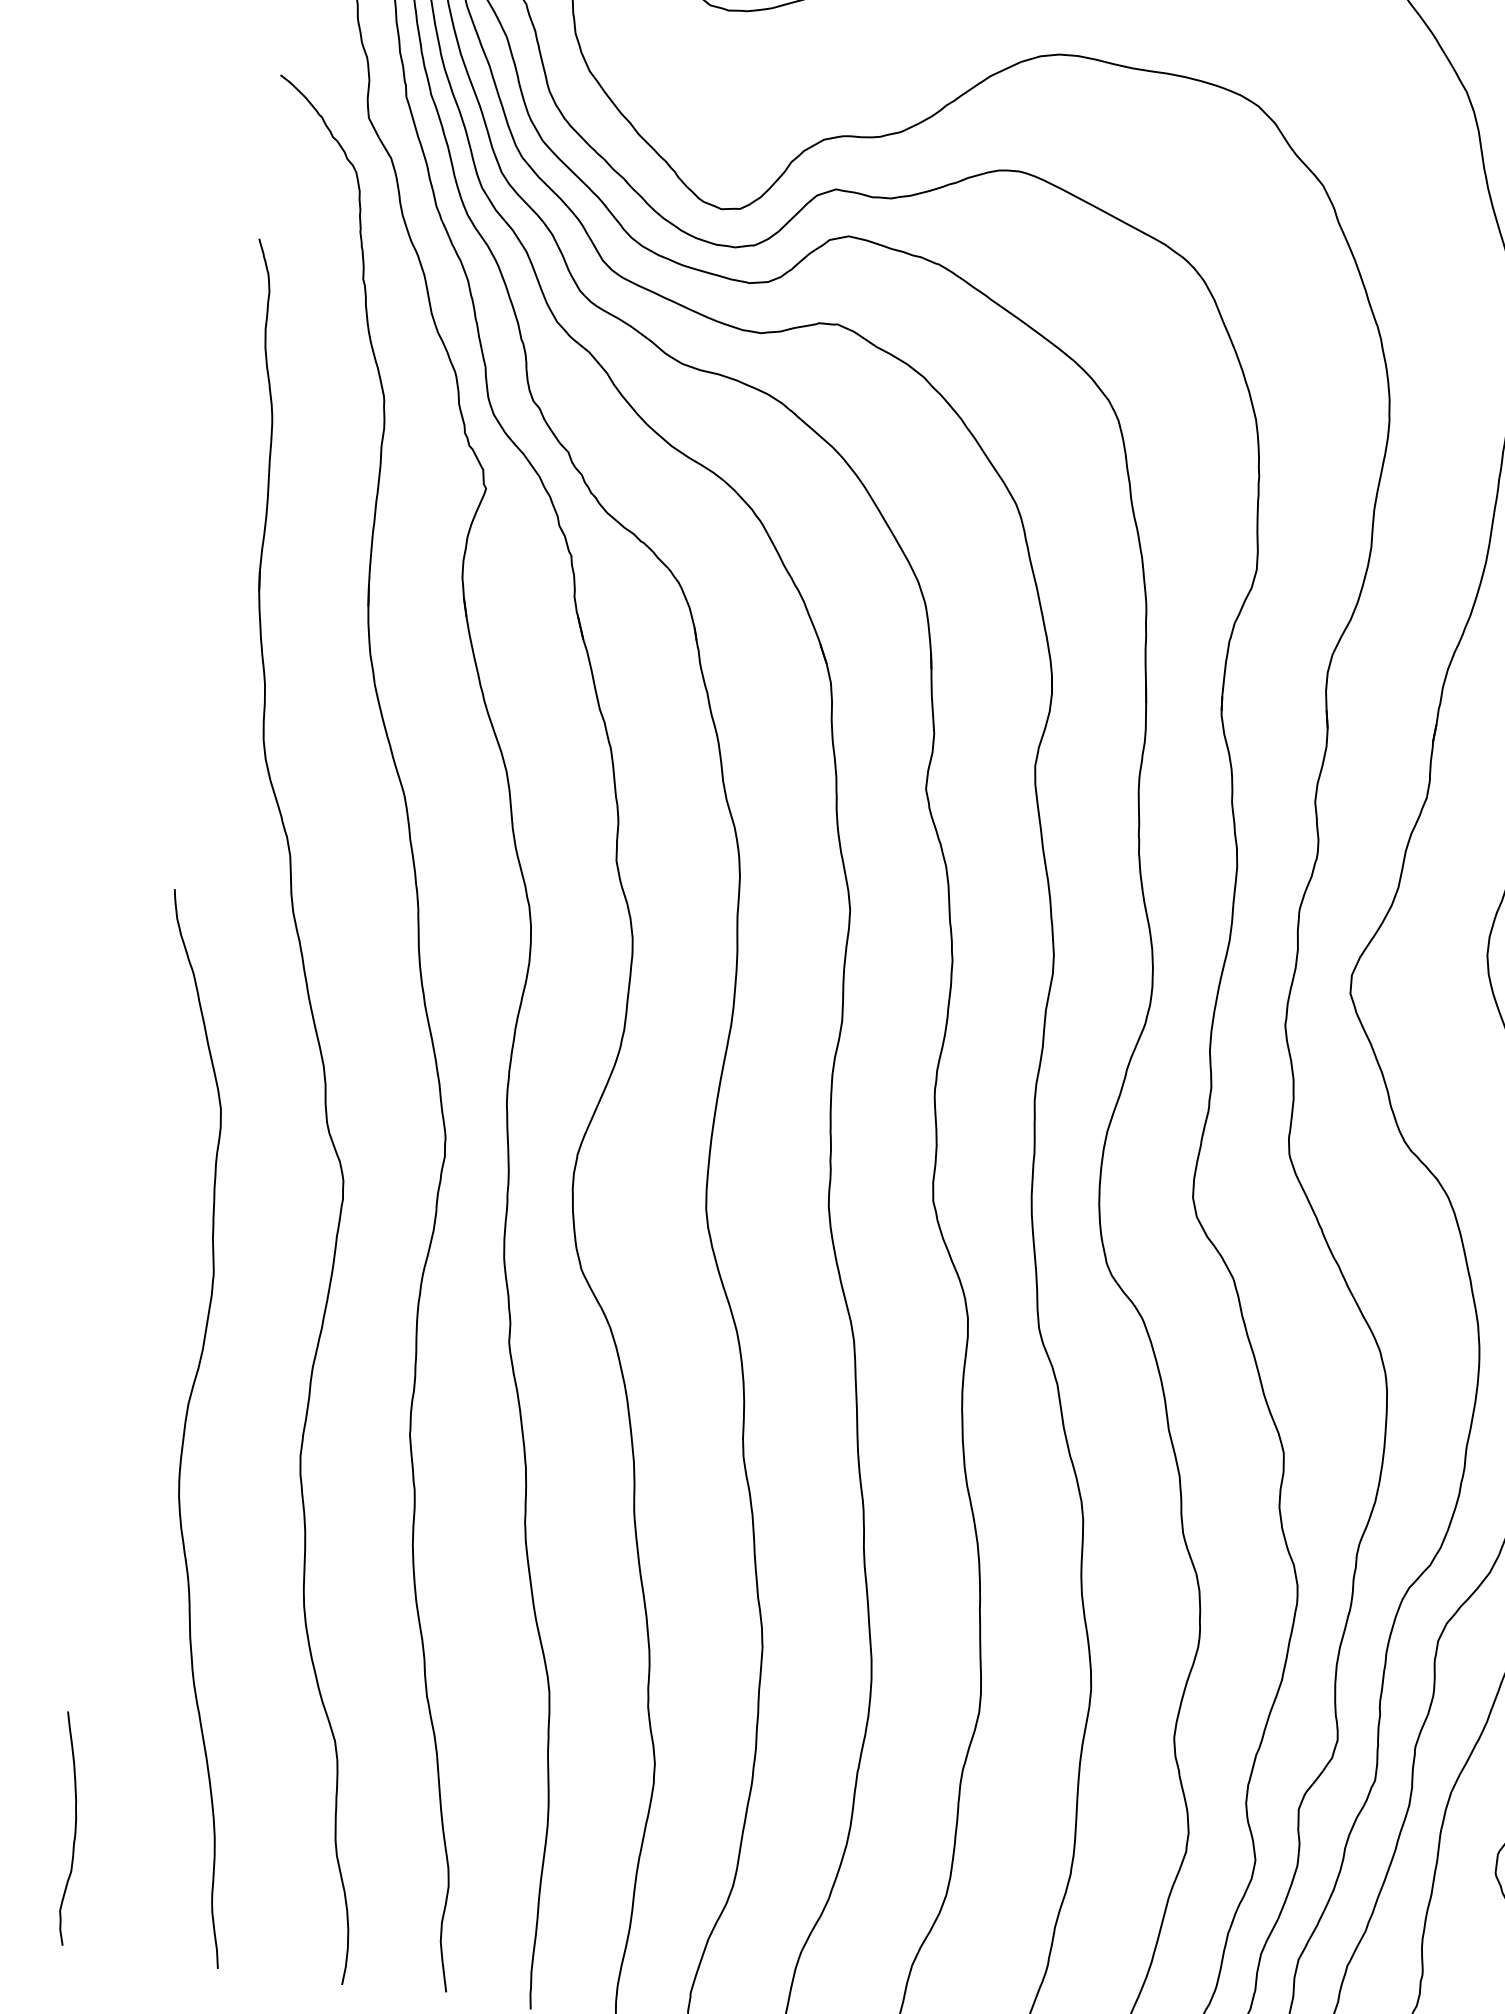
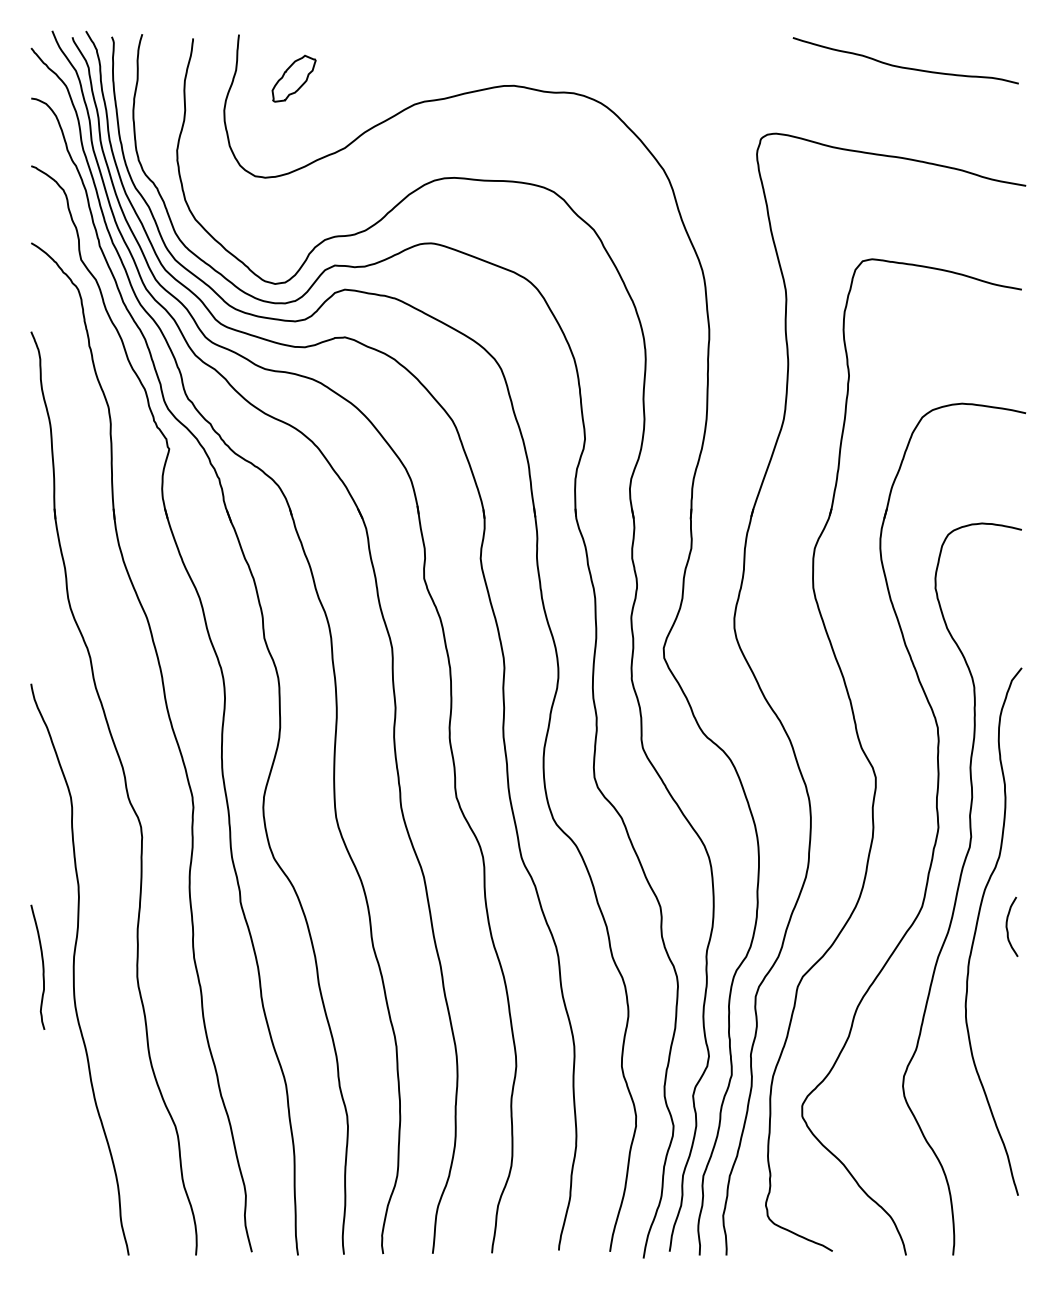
curve: (74, 1828) -> (42, 966), moved

